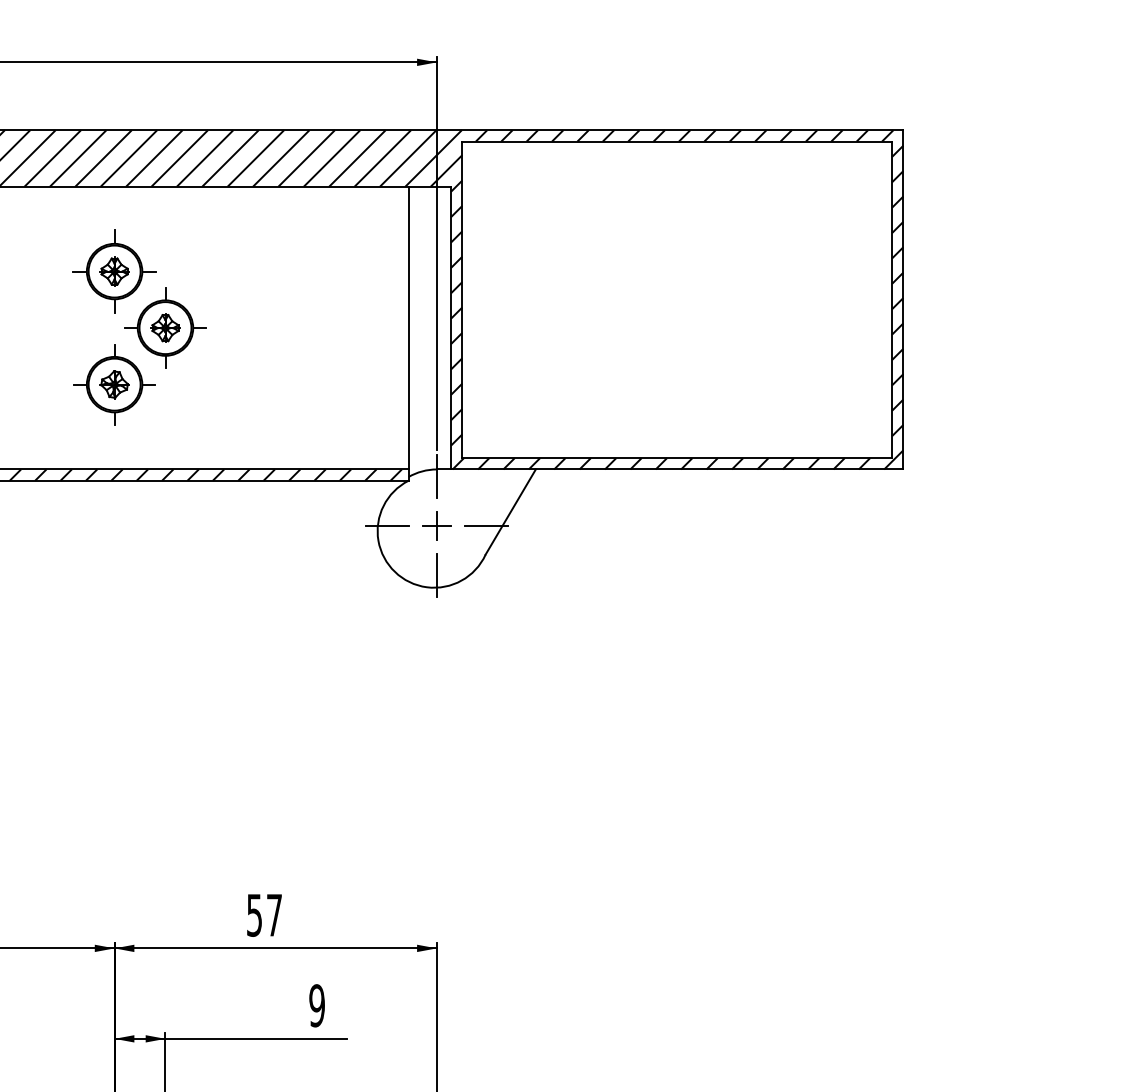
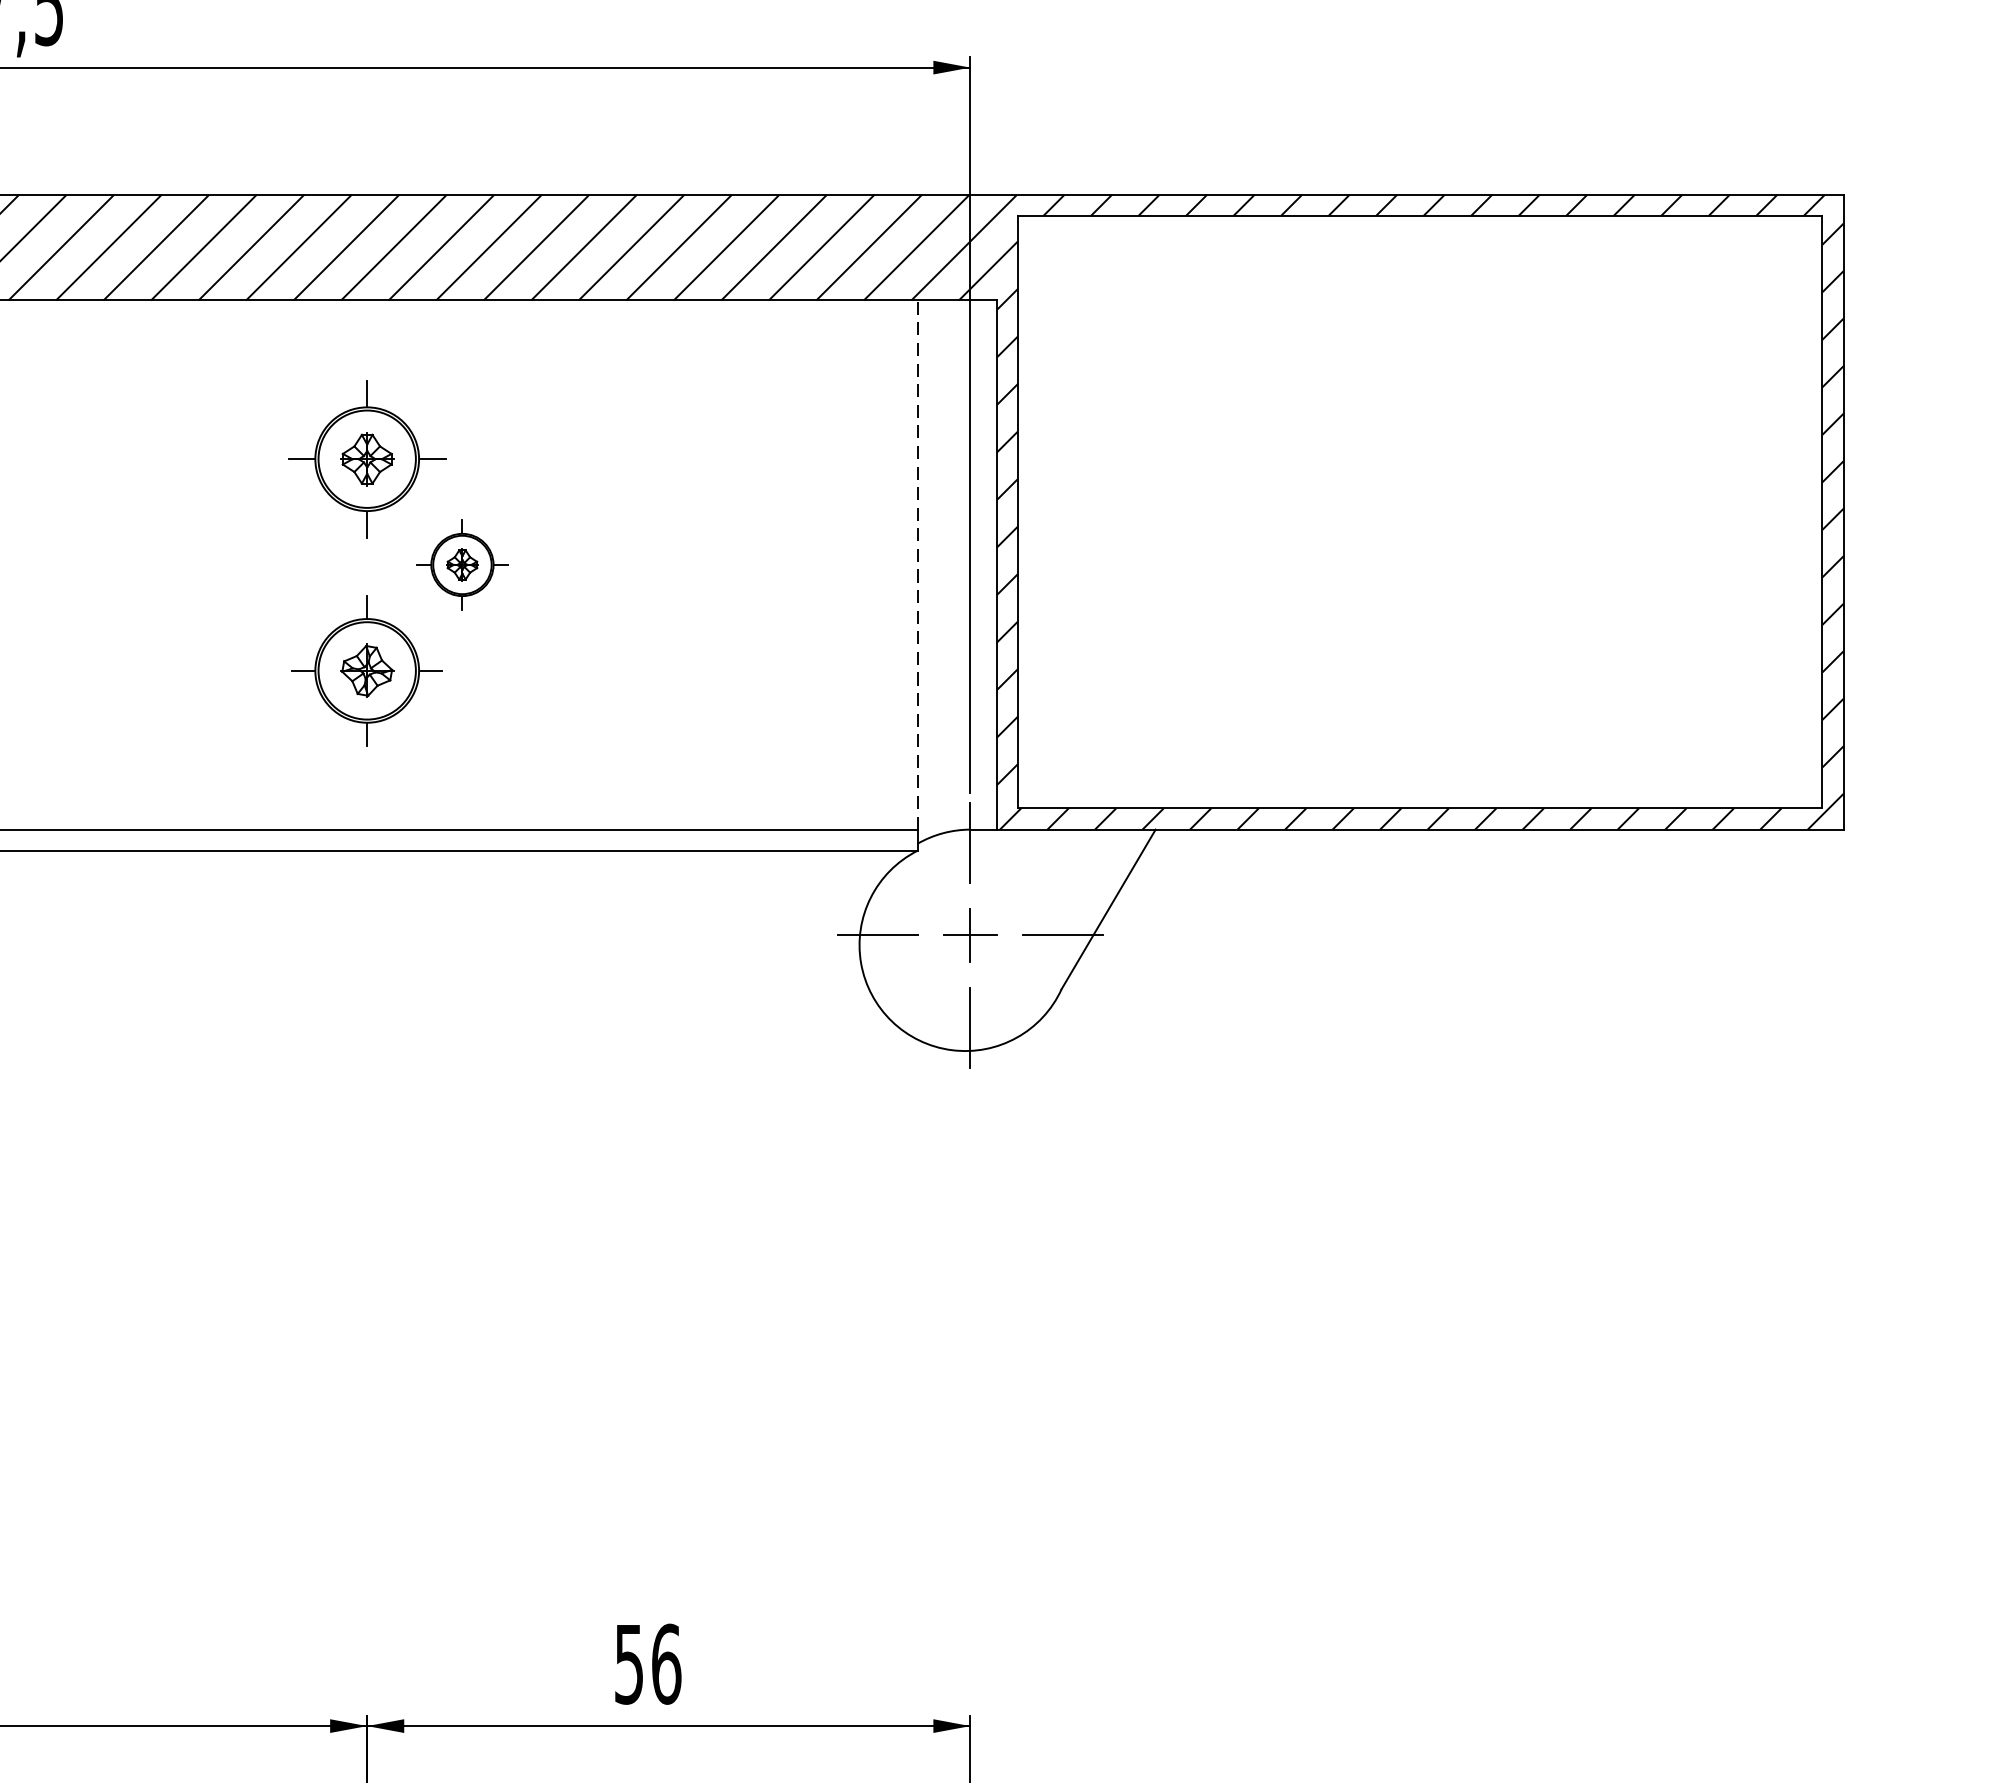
part: (165, 327) -> (462, 563), size x0.6
line: (408, 327) -> (917, 563), solid -> dashed
hatch: (205, 474) -> (537, 839), removed
text: (274, 914) -> (666, 1662), 57 -> 56

